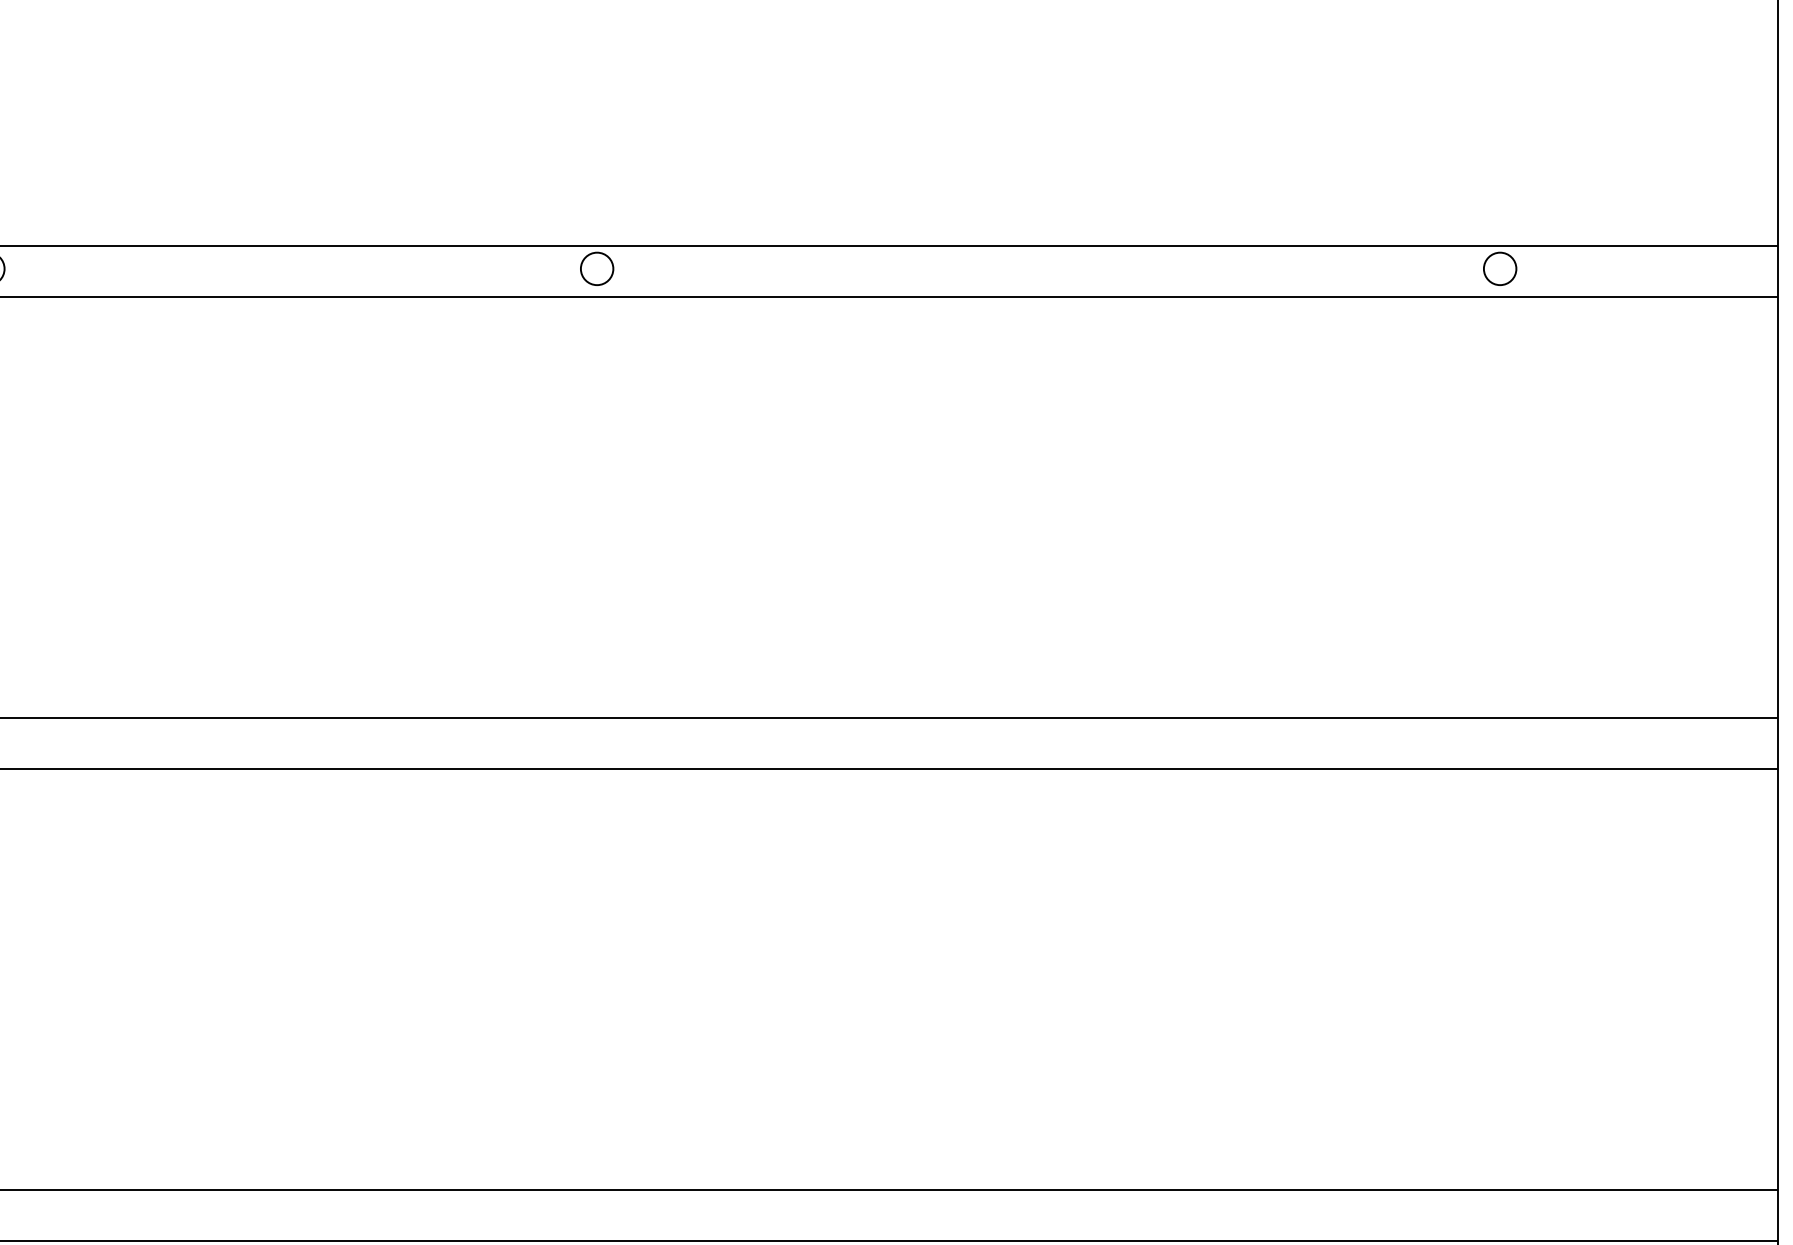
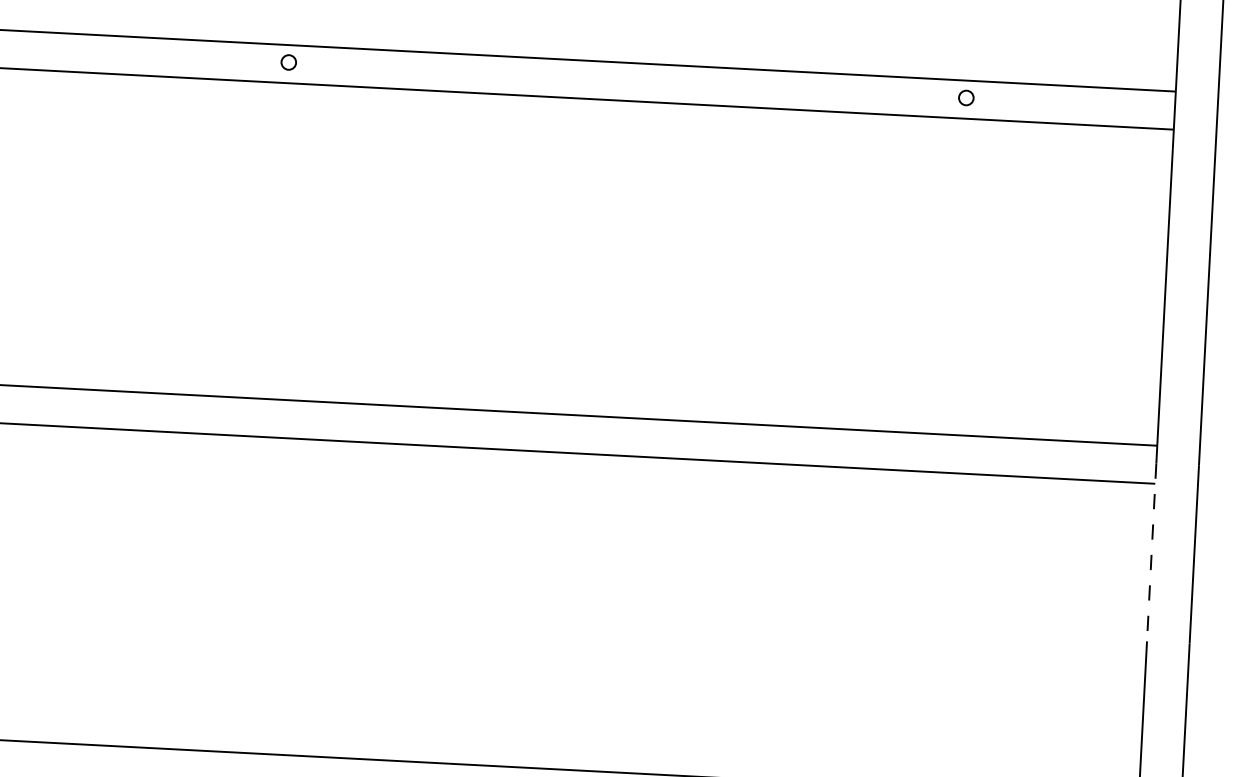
circle: (596, 268) -> (288, 62), size x0.6
circle: (1499, 268) -> (965, 97), size x0.6
line: (1778, 860) -> (1151, 552), solid -> dashed

